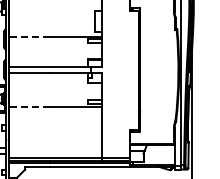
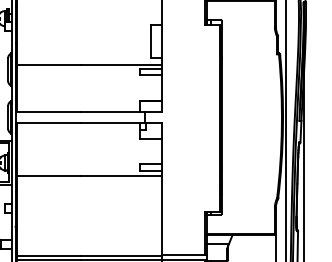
line: (29, 36) -> (48, 64), dashed -> solid
line: (29, 107) -> (48, 176), dashed -> solid

